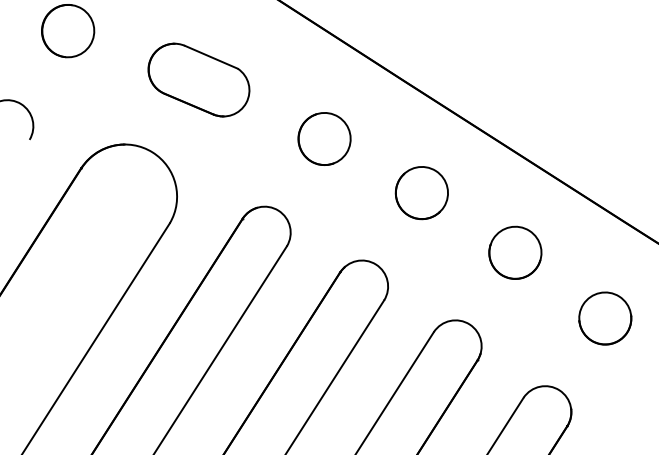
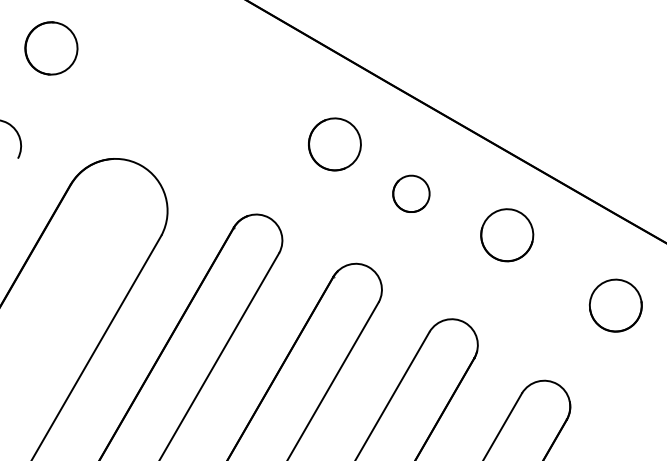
part: (198, 80) -> (183, 91), removed
part: (324, 139) -> (334, 144), moved
part: (422, 192) -> (411, 193), size x0.7
part: (515, 253) -> (507, 235), moved
part: (604, 318) -> (615, 305), moved

